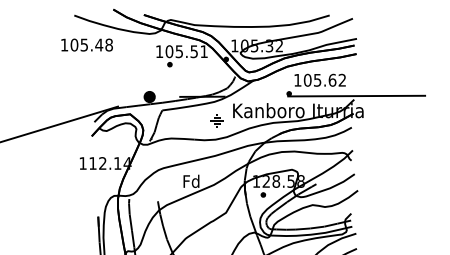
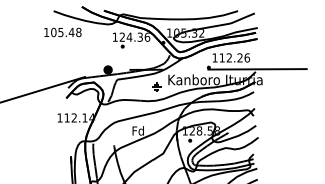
text: (186, 50) -> (134, 36), 105.51 -> 124.36
text: (324, 79) -> (234, 57), 105.62 -> 112.26

